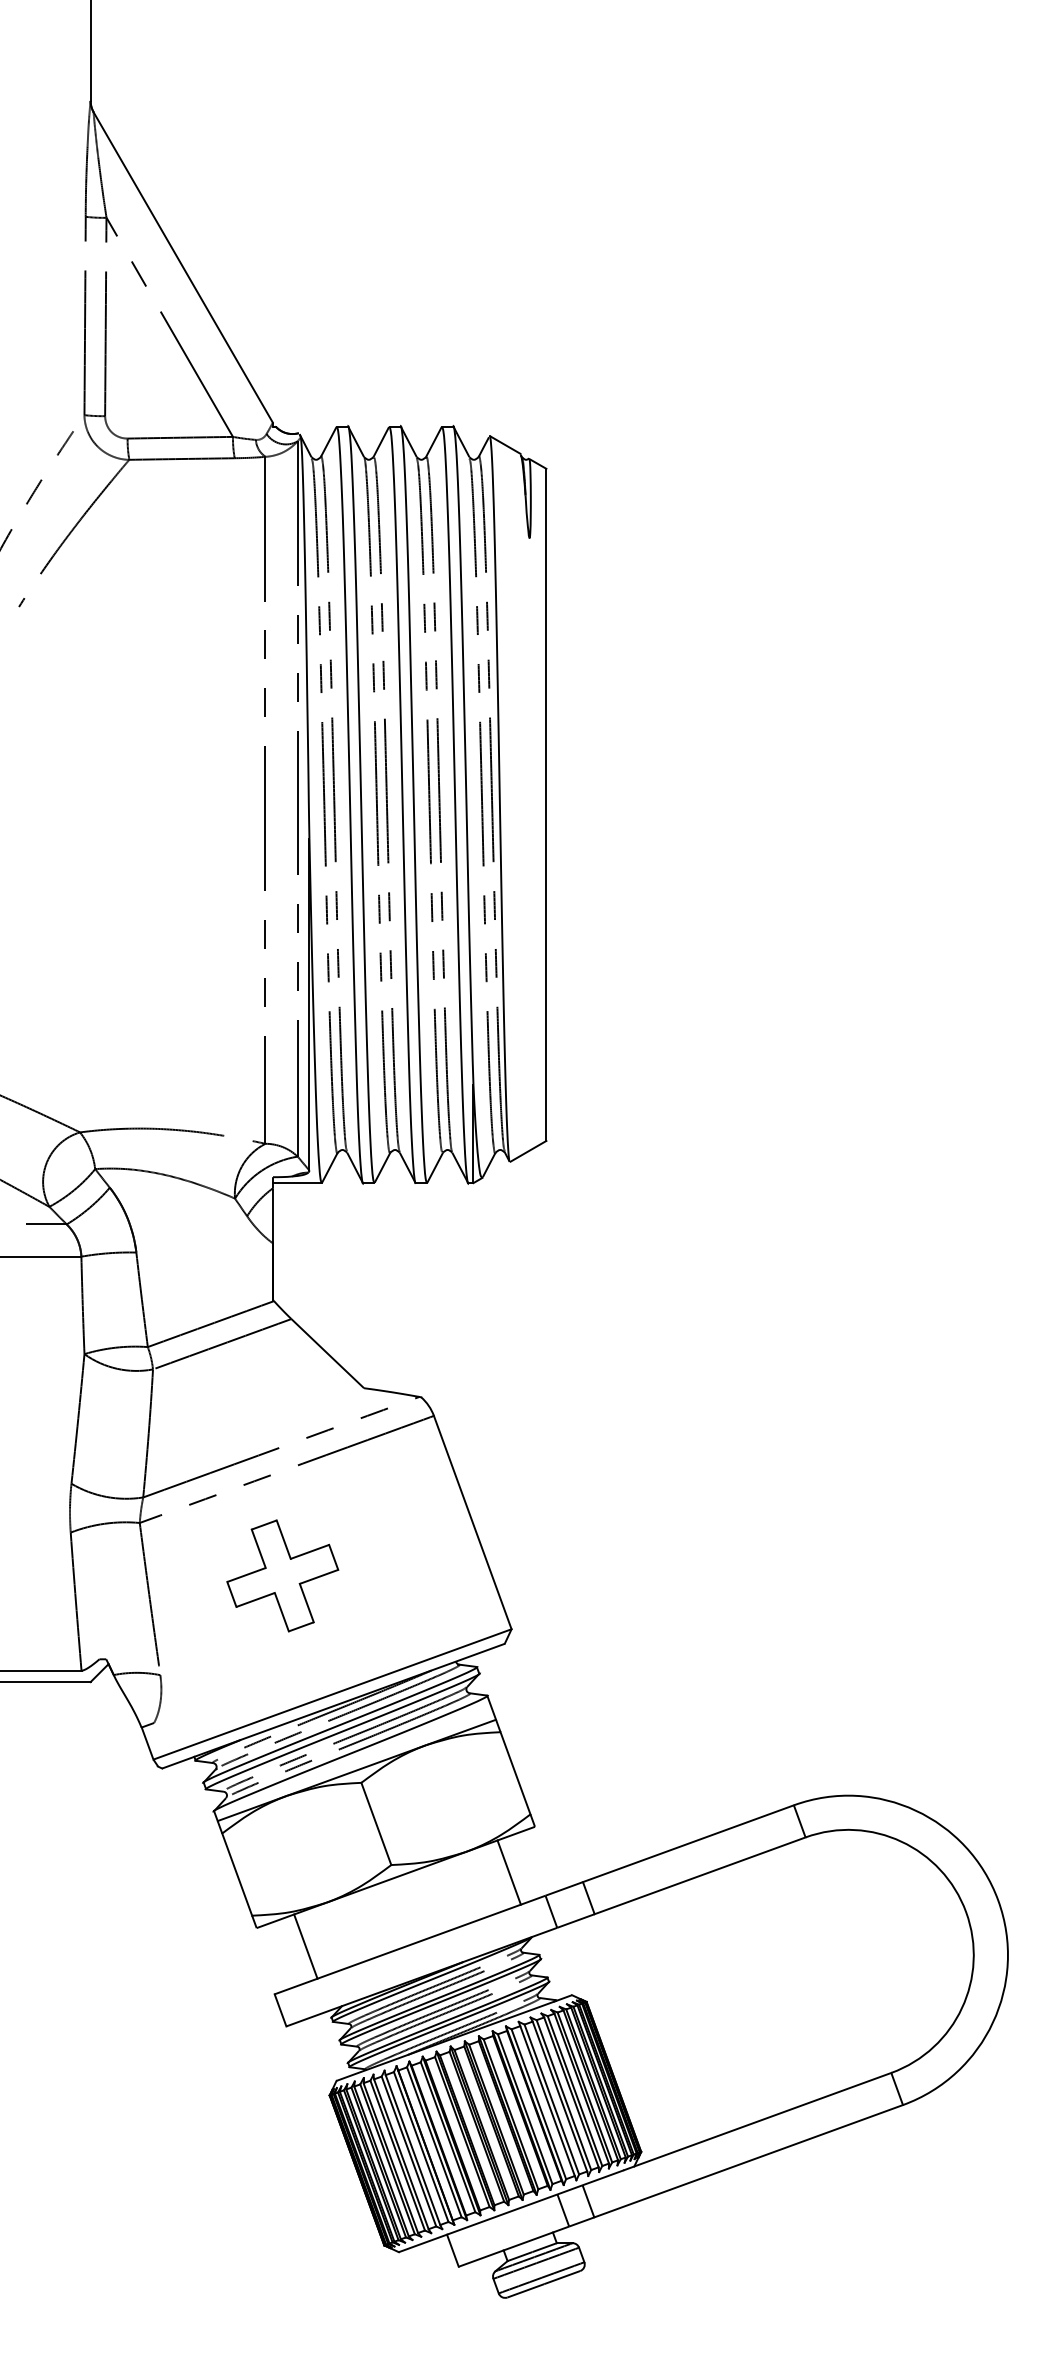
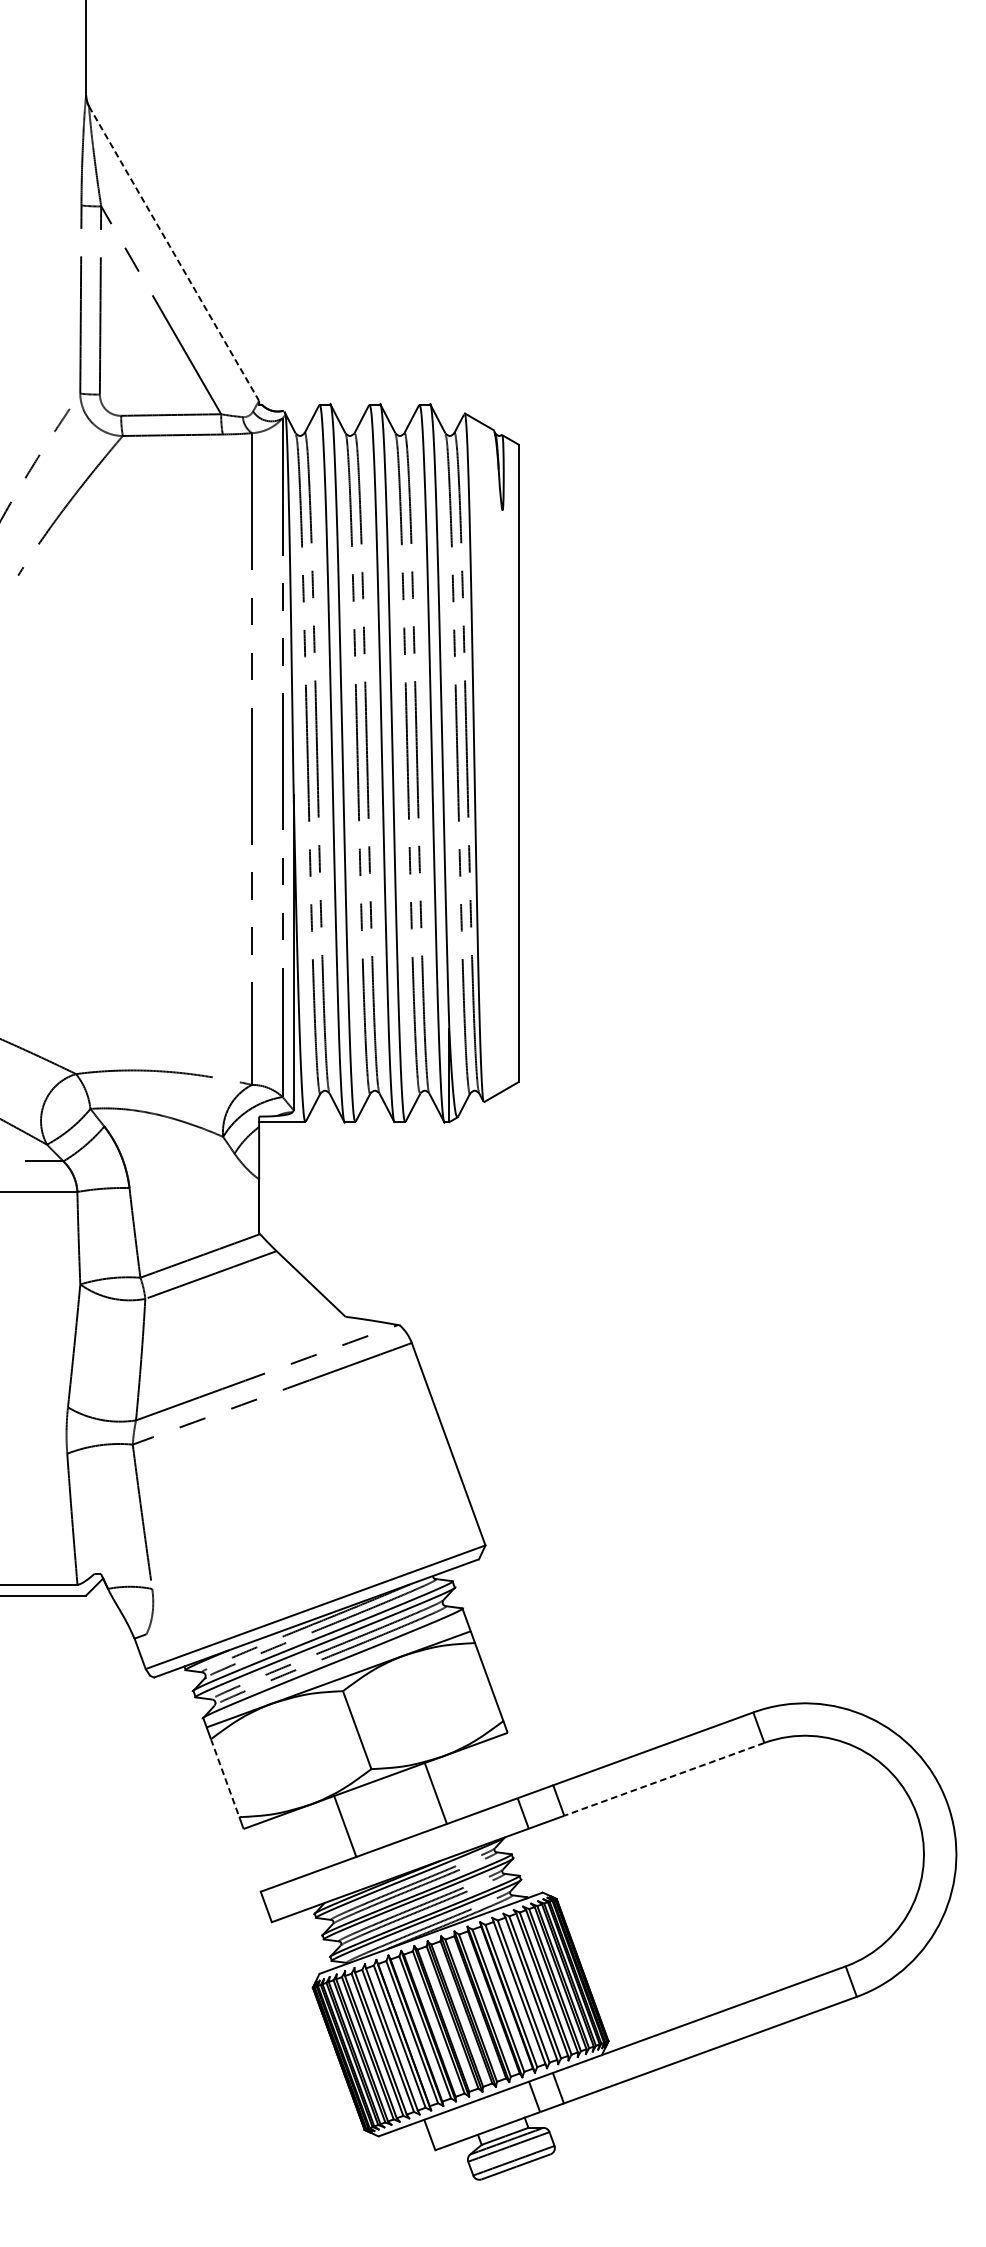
line: (183, 267) -> (174, 253), solid -> dashed
part: (282, 1575) -> (268, 1494), removed
line: (508, 1872) -> (435, 1793), moved
line: (237, 1874) -> (225, 1778), solid -> dashed
line: (699, 1876) -> (663, 1780), solid -> dashed
line: (305, 1946) -> (345, 1826), moved

